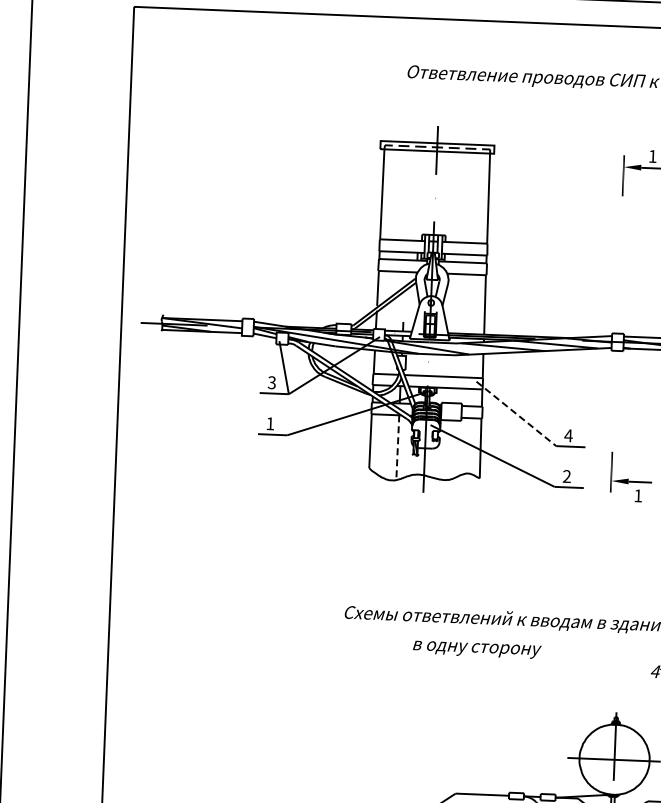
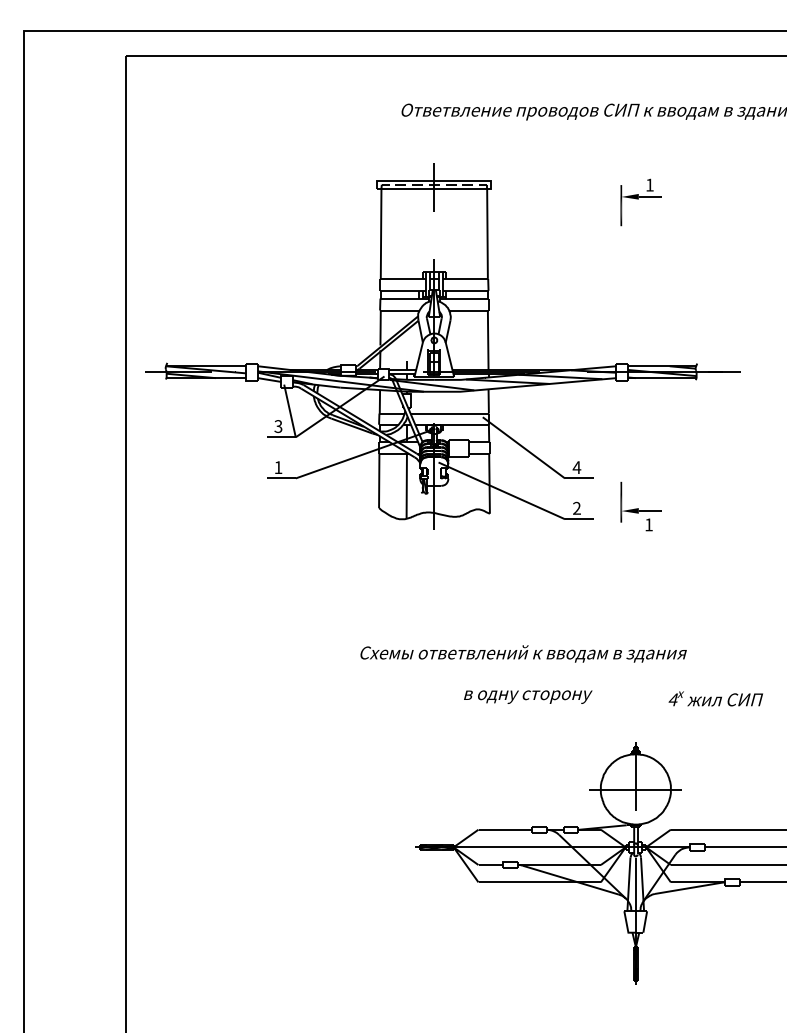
line: (516, 414) -> (524, 448), dashed -> solid
line: (397, 447) -> (406, 486), dashed -> solid
text: (477, 649) -> (528, 696), moved

